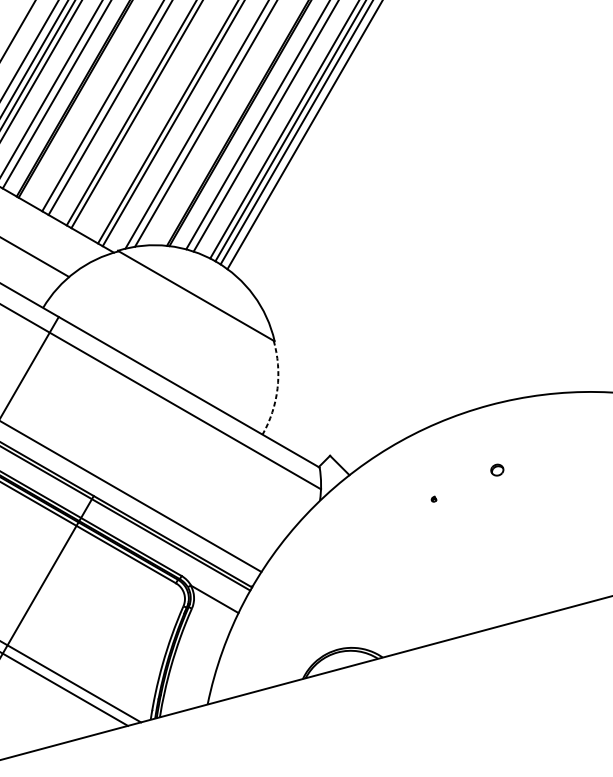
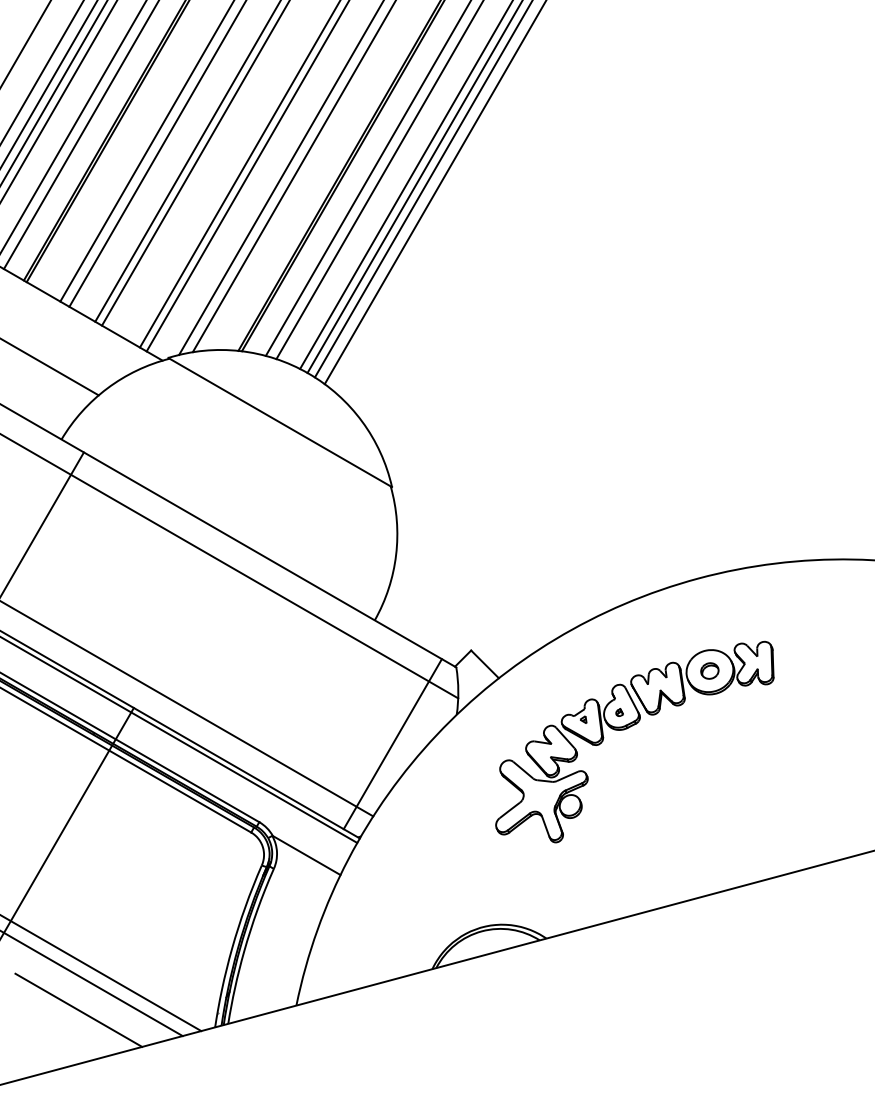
arc: (277, 388) -> (396, 554), dashed -> solid
part: (439, 511) -> (627, 729), added
line: (274, 521) -> (392, 744), added
line: (54, 707) -> (78, 1009), added

